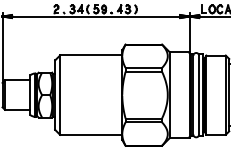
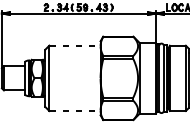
line: (91, 55) -> (75, 45), solid -> dashed
line: (91, 134) -> (75, 110), solid -> dashed

